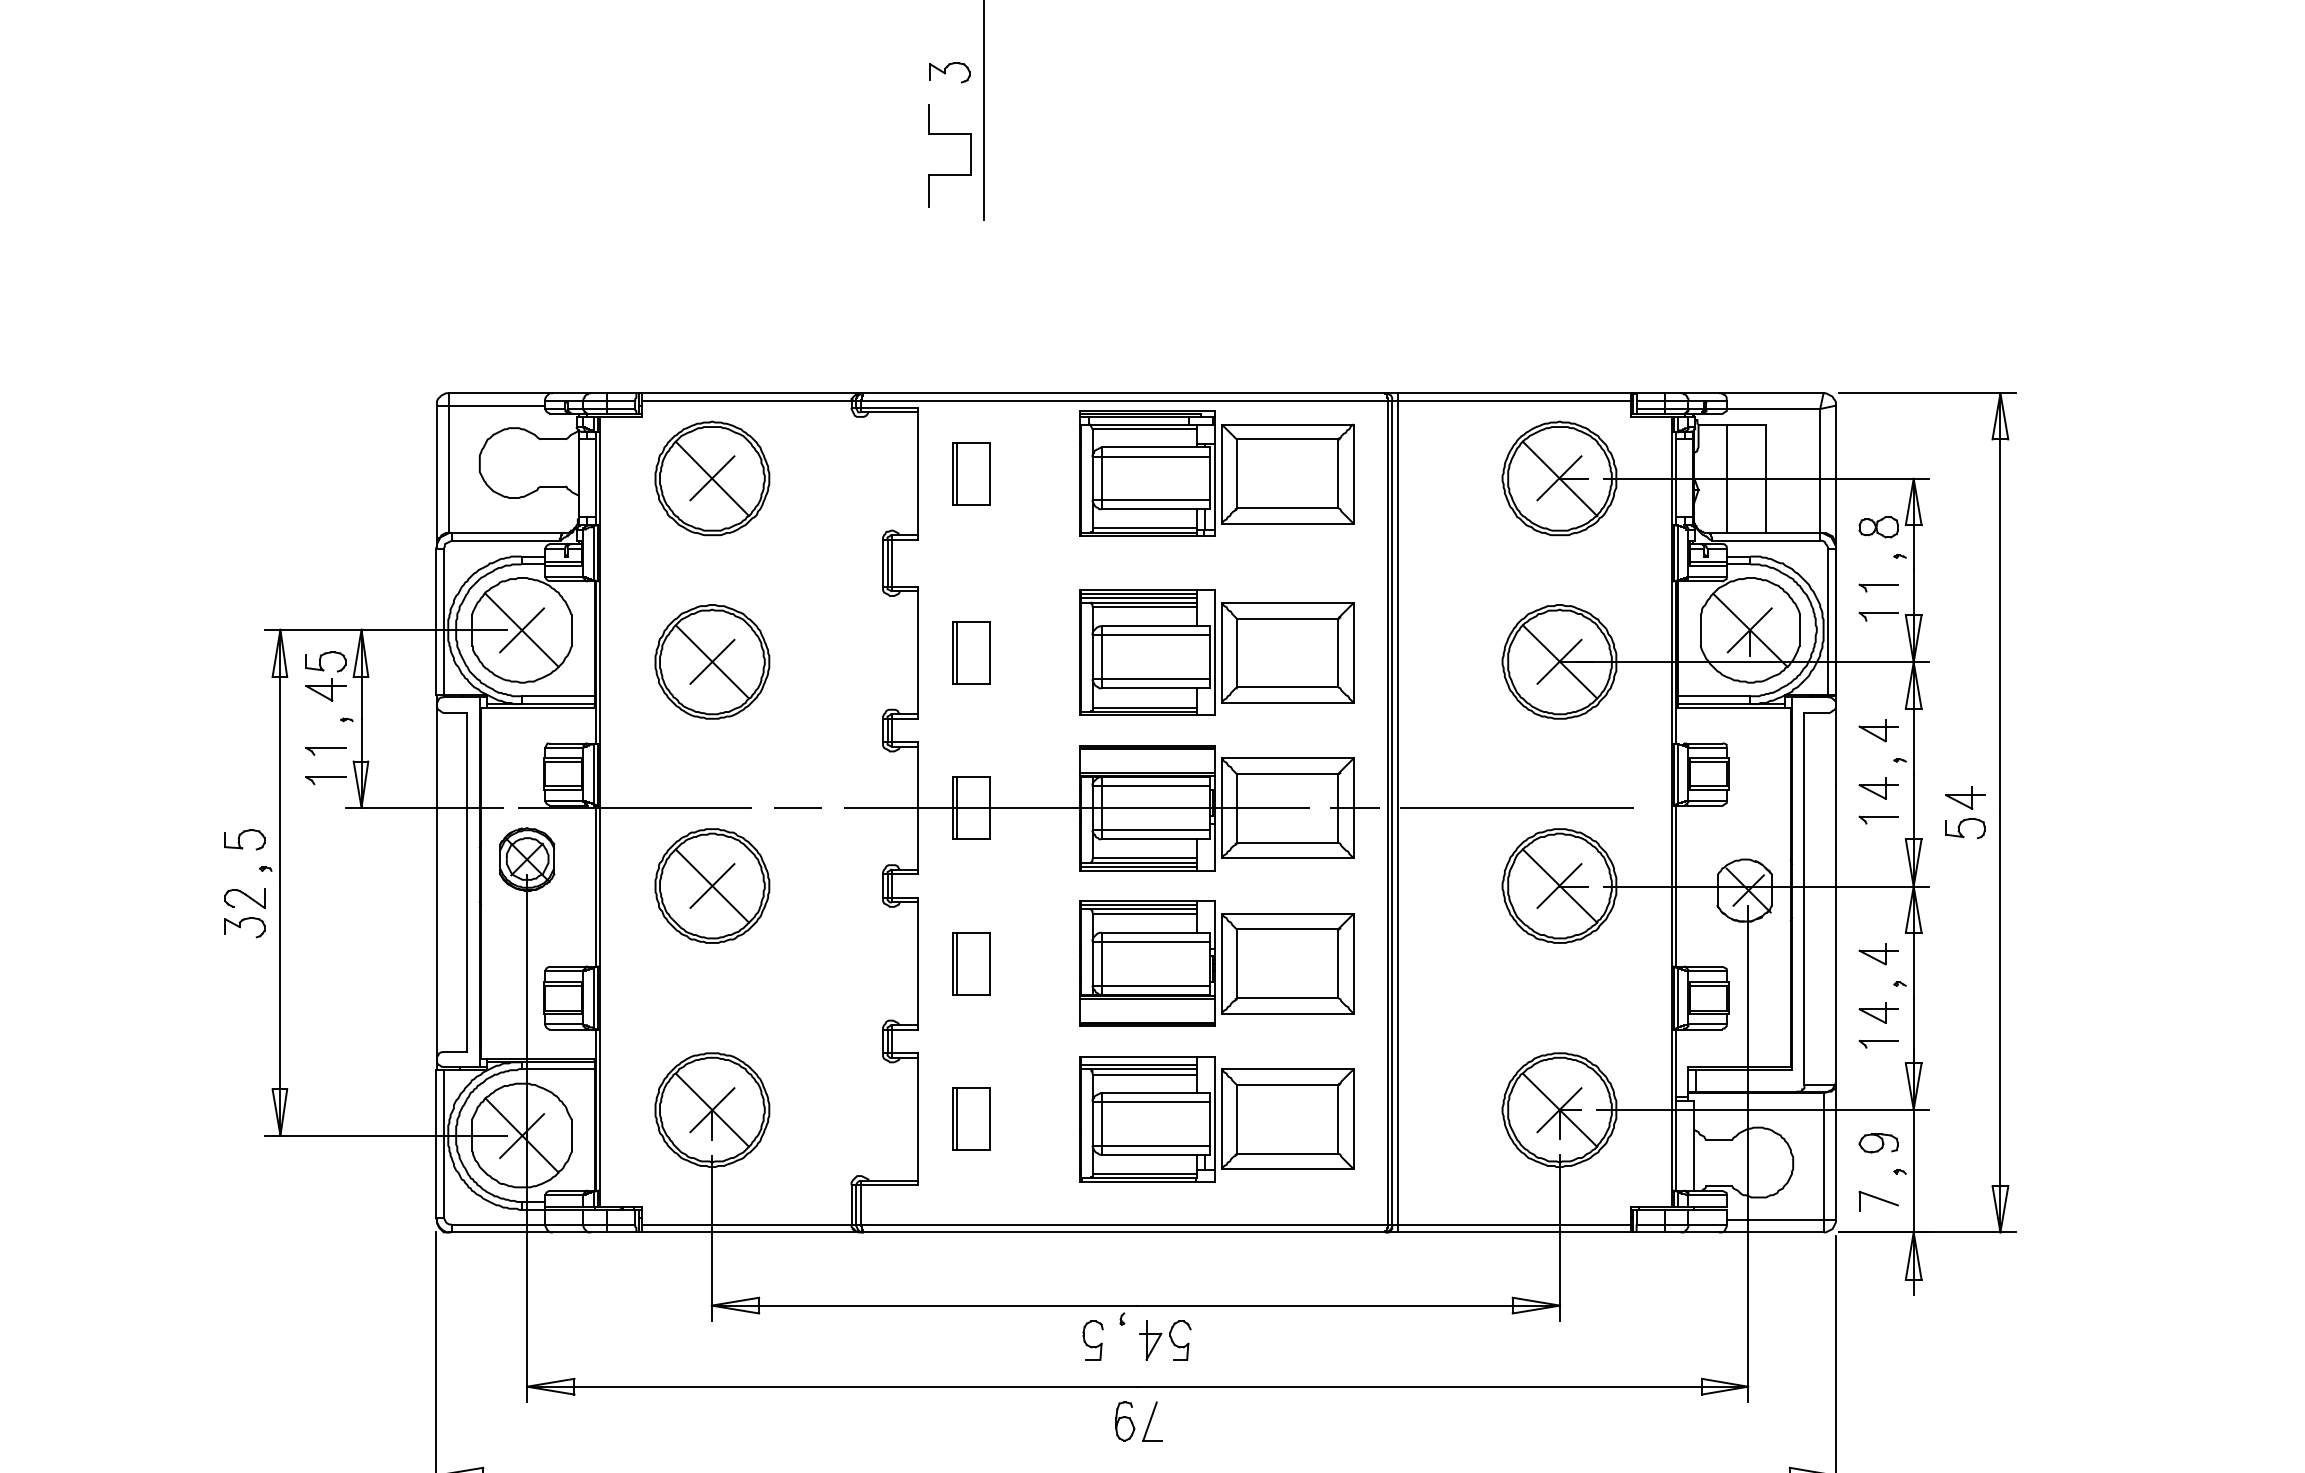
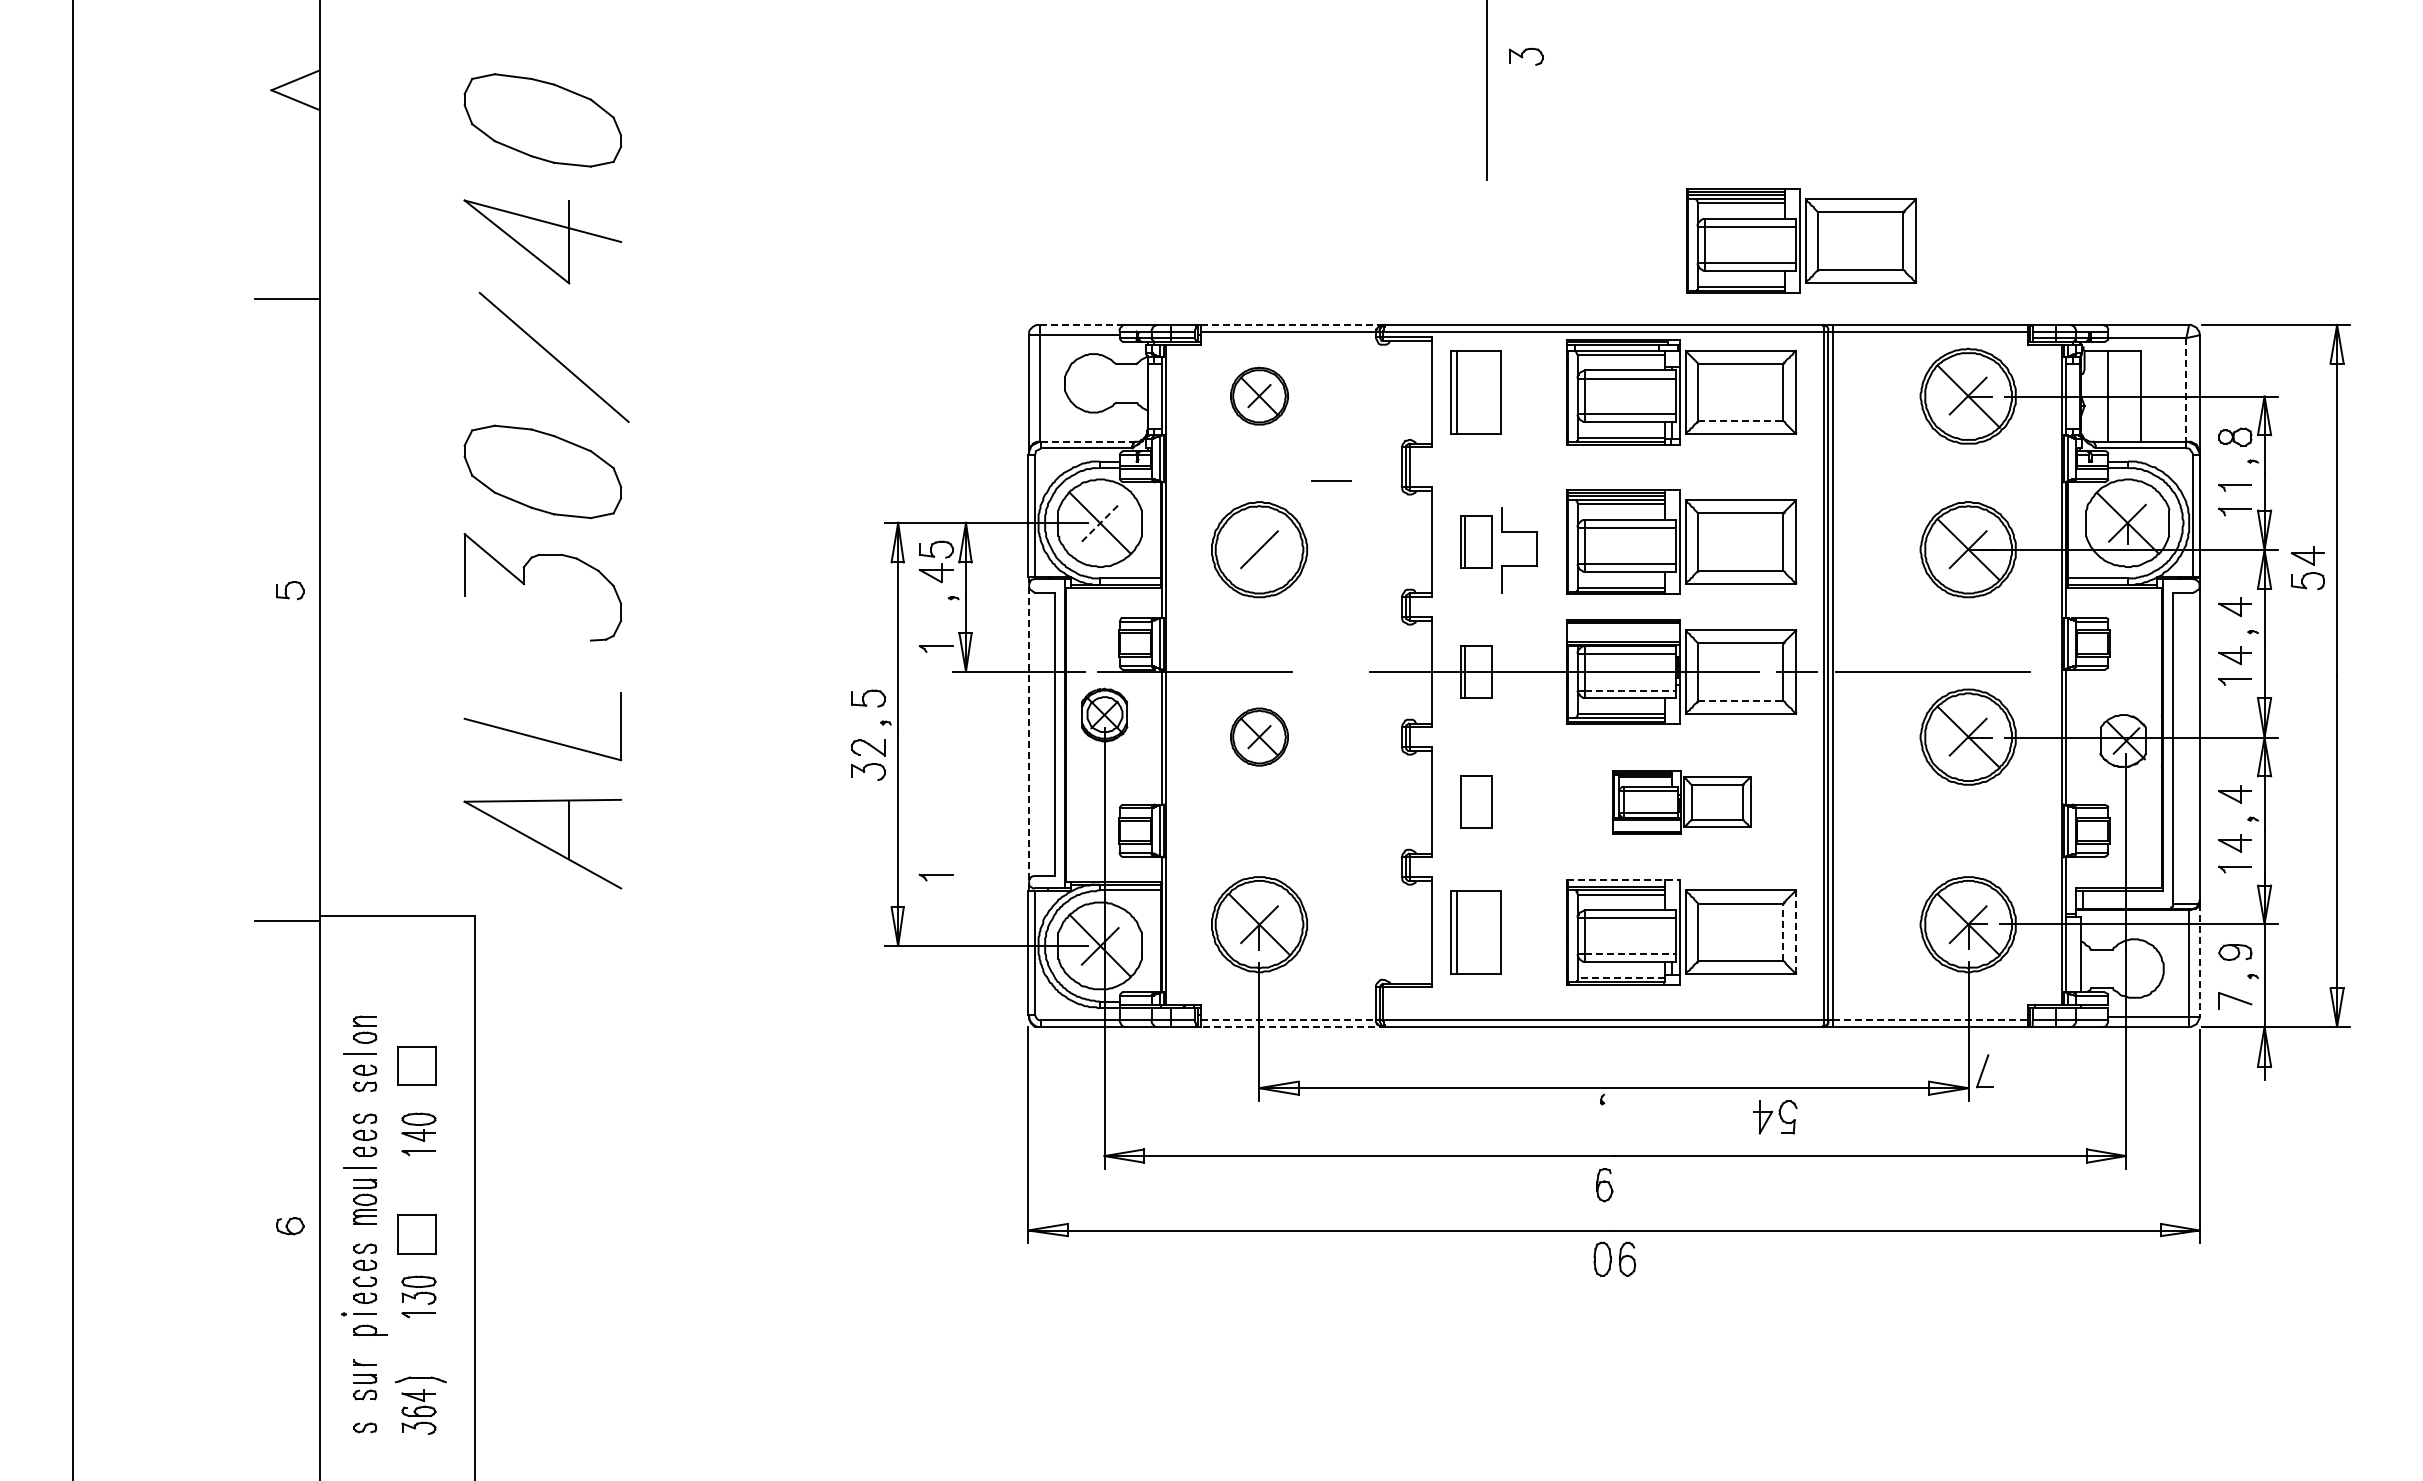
part: (950, 72) -> (1526, 56), moved
part: (950, 174) -> (1519, 565), moved
part: (1360, 292) -> (1801, 240), added
line: (501, 392) -> (1083, 324), solid -> dashed
line: (752, 392) -> (1293, 324), solid -> dashed
line: (1820, 470) -> (2186, 389), solid -> dashed
part: (971, 472) -> (1476, 391), size x1.6
part: (712, 477) -> (1259, 395), size x0.6
line: (1288, 508) -> (1741, 421), solid -> dashed
line: (509, 532) -> (1089, 441), solid -> dashed
line: (522, 630) -> (1100, 523), solid -> dashed
line: (712, 661) -> (1259, 549), removed
part: (325, 751) -> (935, 877), moved
line: (798, 807) -> (1331, 480), moved
part: (1965, 813) -> (2307, 568), moved
line: (1155, 830) -> (1630, 690), solid -> dashed
line: (1288, 842) -> (1741, 700), solid -> dashed
line: (437, 882) -> (1029, 734), solid -> dashed
part: (712, 885) -> (1259, 736), size x0.6
line: (957, 964) -> (1464, 802), removed
part: (1216, 964) -> (1681, 802), size x0.6
line: (1147, 1056) -> (1623, 879), solid -> dashed
part: (971, 1118) -> (1476, 931), size x1.6
line: (1338, 1119) -> (1783, 932), solid -> dashed
line: (1354, 1119) -> (1796, 932), solid -> dashed
line: (1155, 1145) -> (1630, 954), solid -> dashed
line: (1835, 1152) -> (2199, 960), solid -> dashed
line: (1145, 1173) -> (1621, 977), solid -> dashed
line: (747, 1224) -> (1288, 1020), solid -> dashed
line: (1514, 1224) -> (1930, 1020), solid -> dashed
line: (752, 1231) -> (1293, 1026), solid -> dashed
part: (1093, 1340) -> (1578, 1117), removed
part: (1165, 1340) -> (1775, 1117), moved
part: (1152, 1421) -> (1984, 1071), moved

